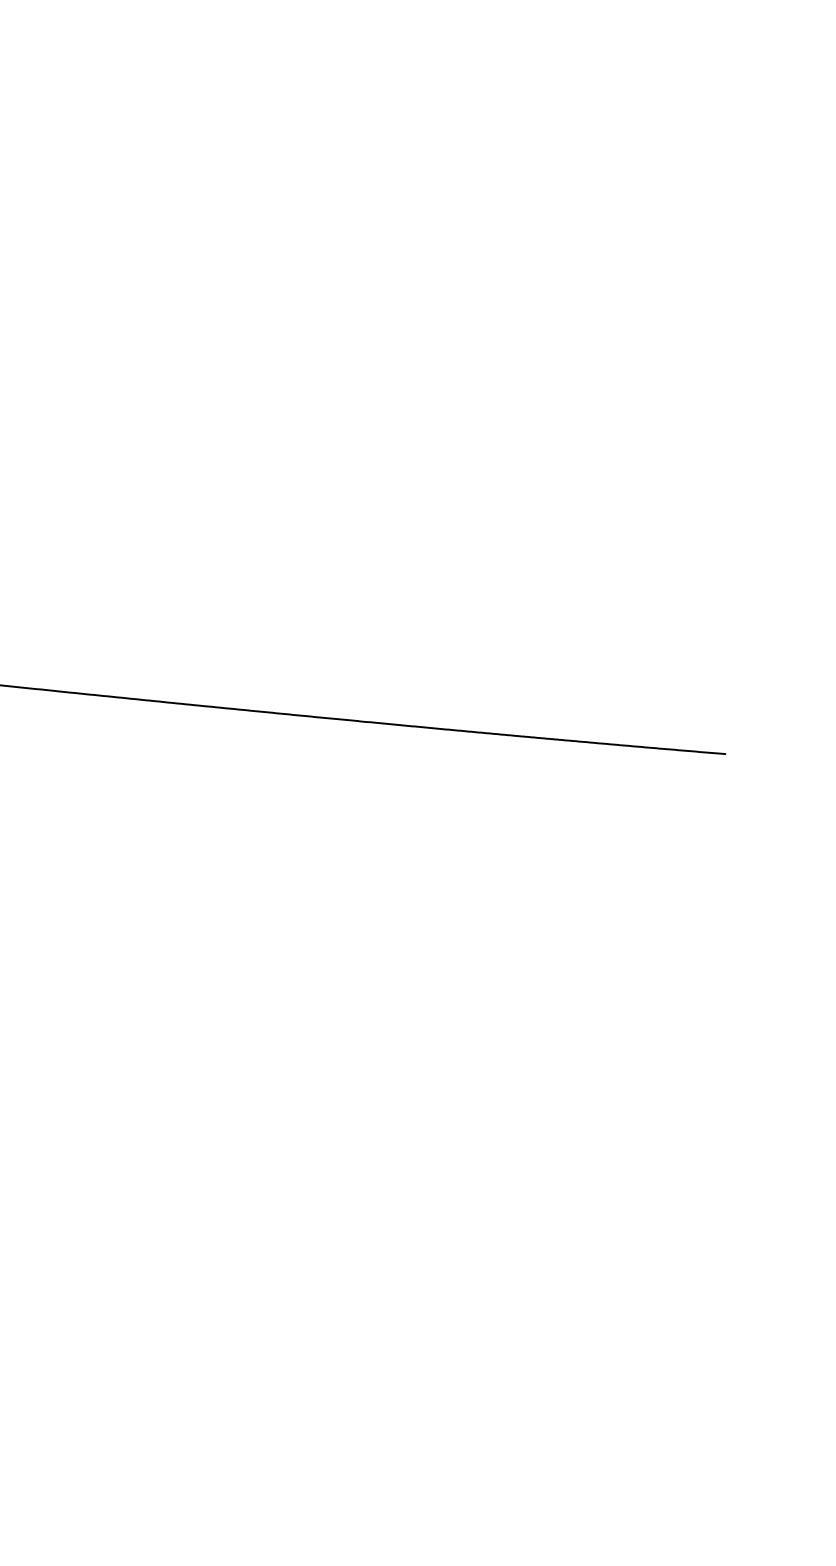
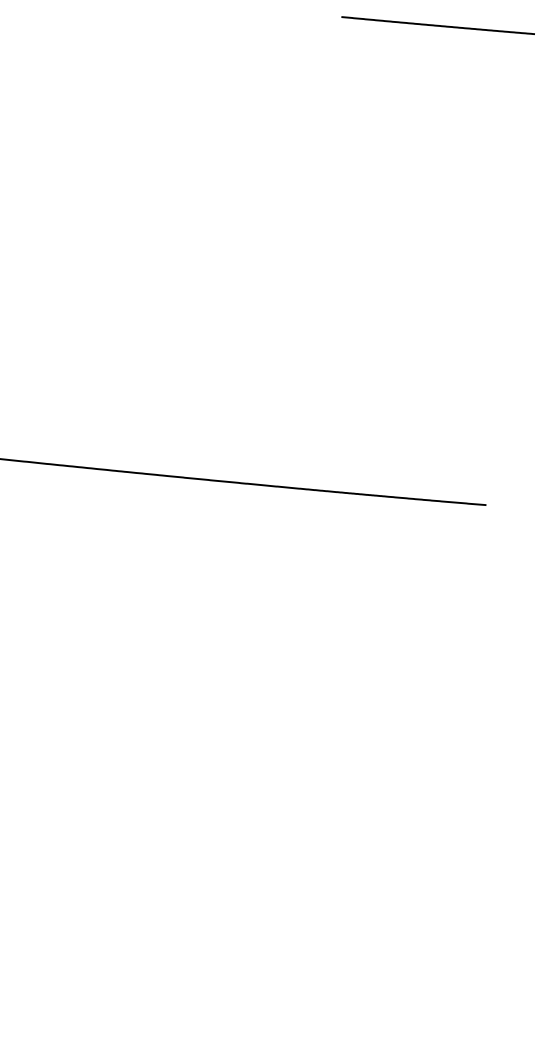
line: (653, 38) -> (437, 25), added

